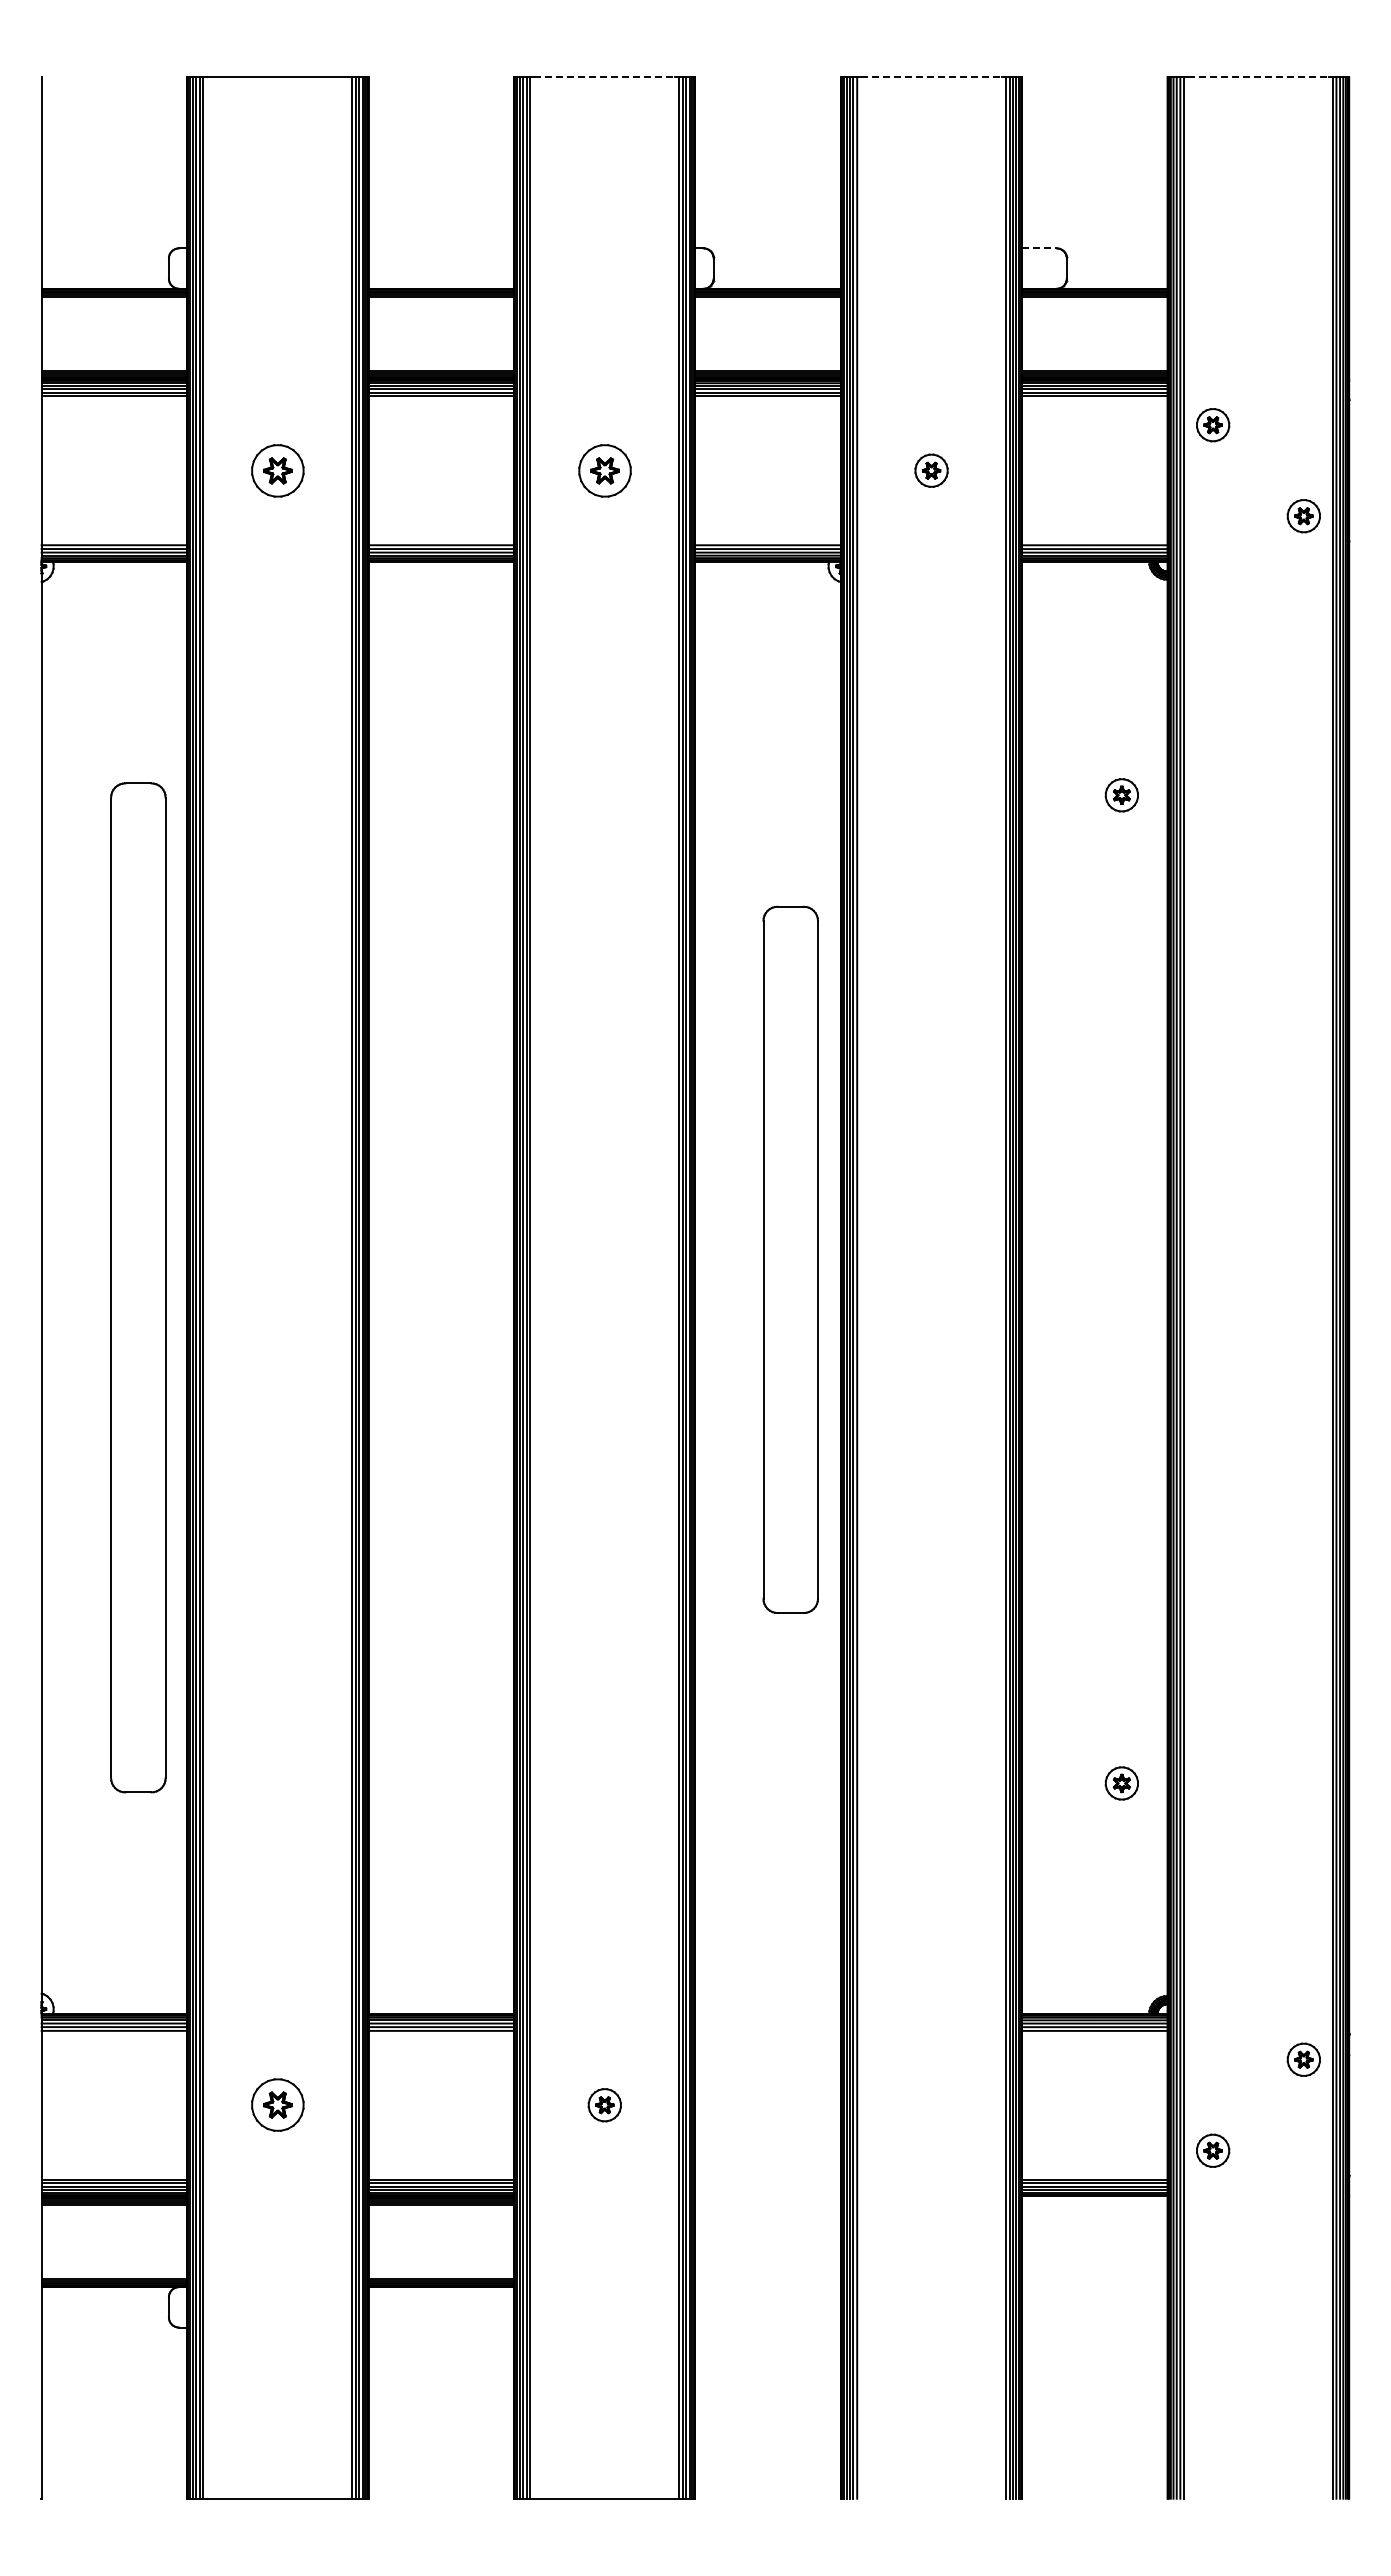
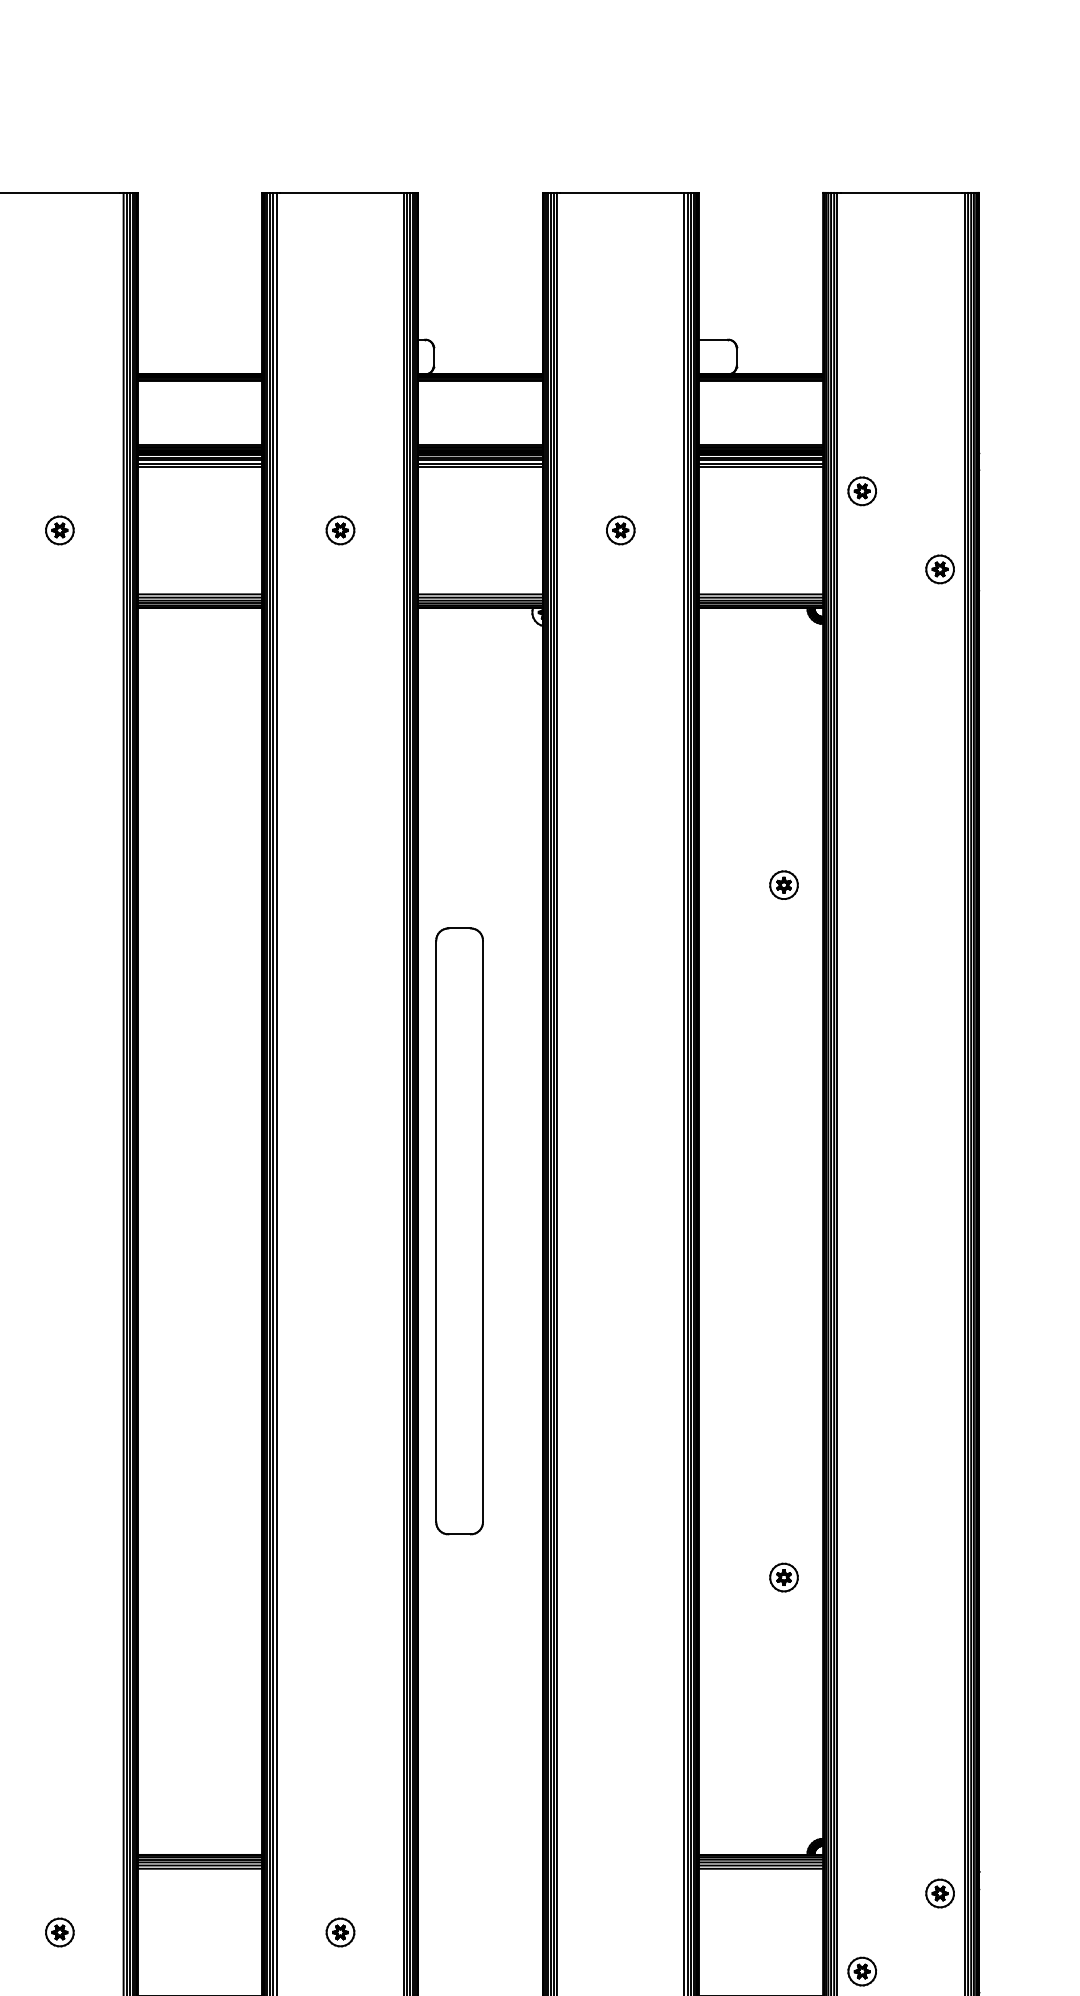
line: (604, 77) -> (340, 193), dashed -> solid
line: (931, 77) -> (620, 193), dashed -> solid
line: (1258, 77) -> (901, 193), dashed -> solid
line: (1040, 248) -> (714, 339), dashed -> solid
part: (277, 470) -> (59, 530), size x0.62
part: (604, 470) -> (340, 530), size x0.62
part: (1121, 795) -> (783, 885), moved
part: (790, 1259) -> (459, 1231), moved
part: (1121, 1783) -> (783, 1577), moved
part: (277, 2105) -> (59, 1932), size x0.62

